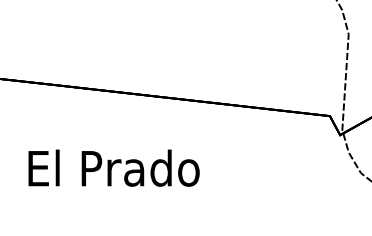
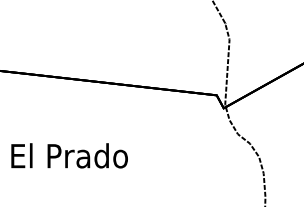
text: (113, 167) -> (69, 155), moved

